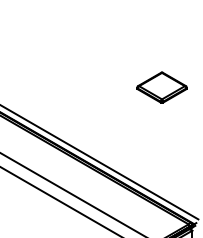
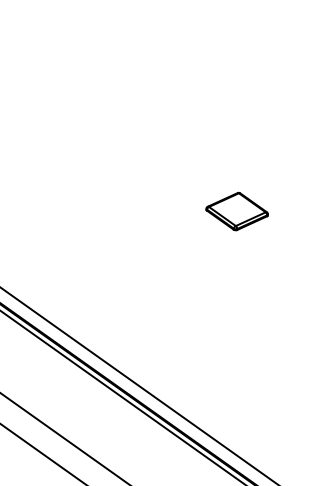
part: (161, 87) -> (236, 211), size x0.6

